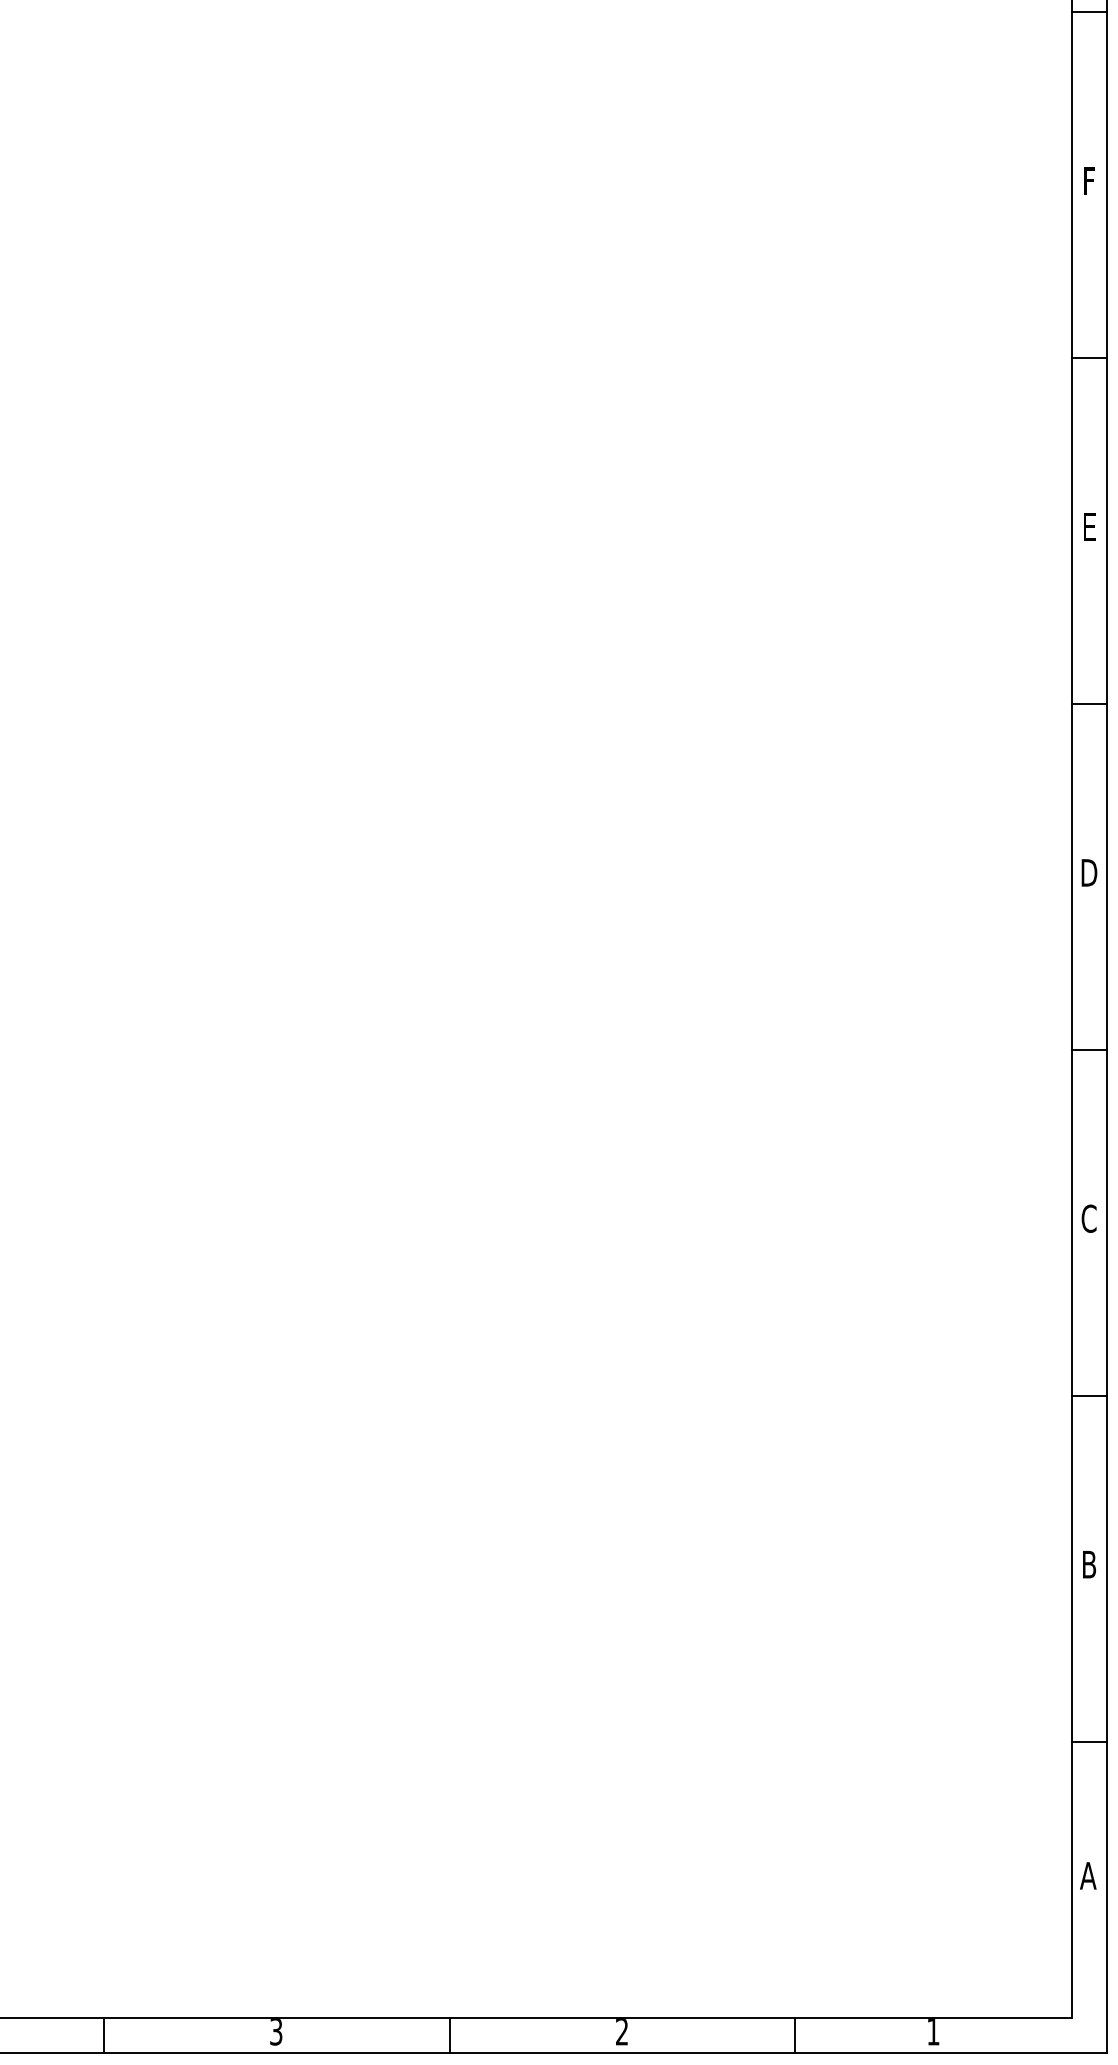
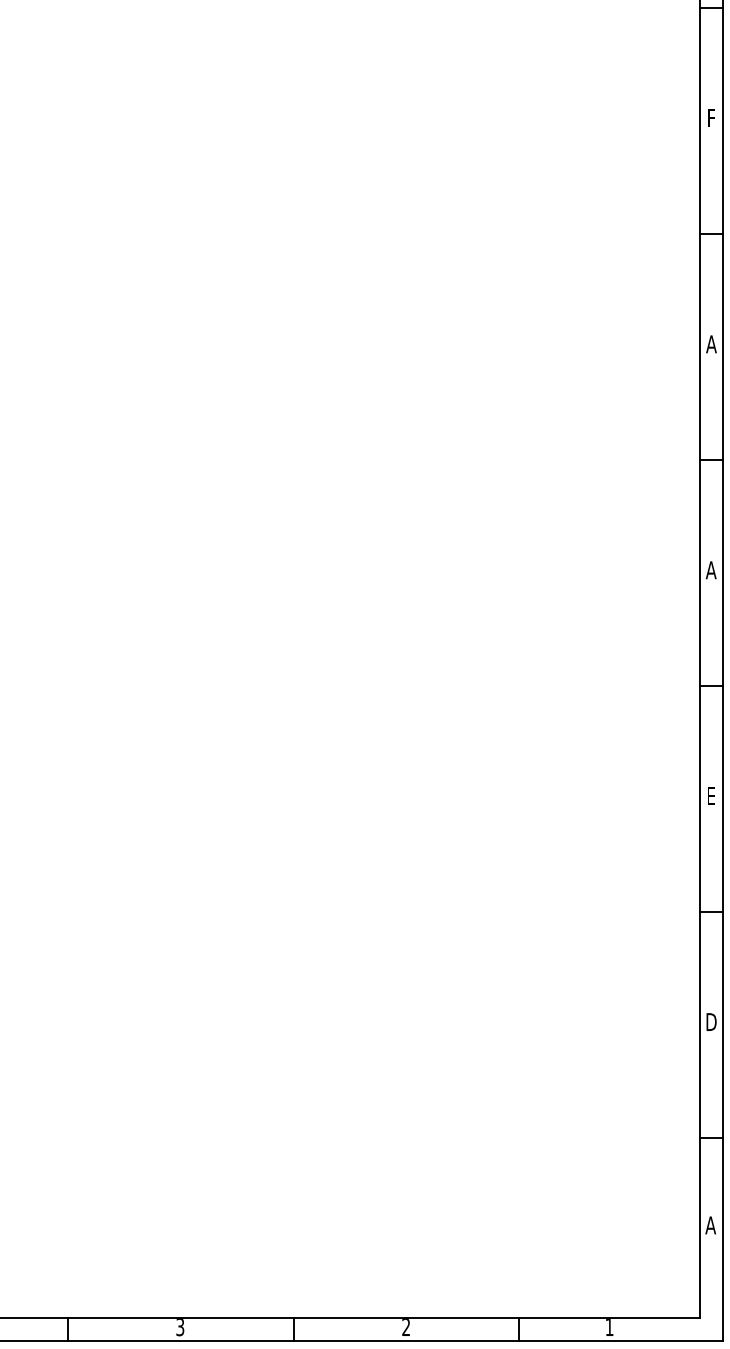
text: (1089, 527) -> (711, 344), E -> A
text: (1087, 873) -> (710, 570), D -> A
text: (1089, 1219) -> (711, 796), C -> E
text: (1089, 1563) -> (711, 1021), B -> D

